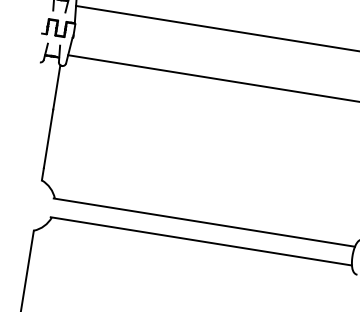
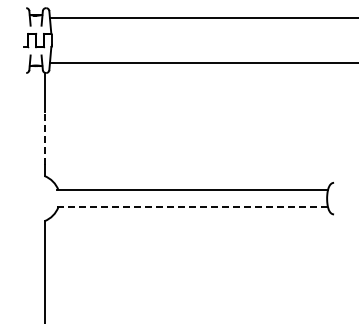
line: (48, 138) -> (44, 138), solid -> dashed
line: (201, 241) -> (192, 207), solid -> dashed

